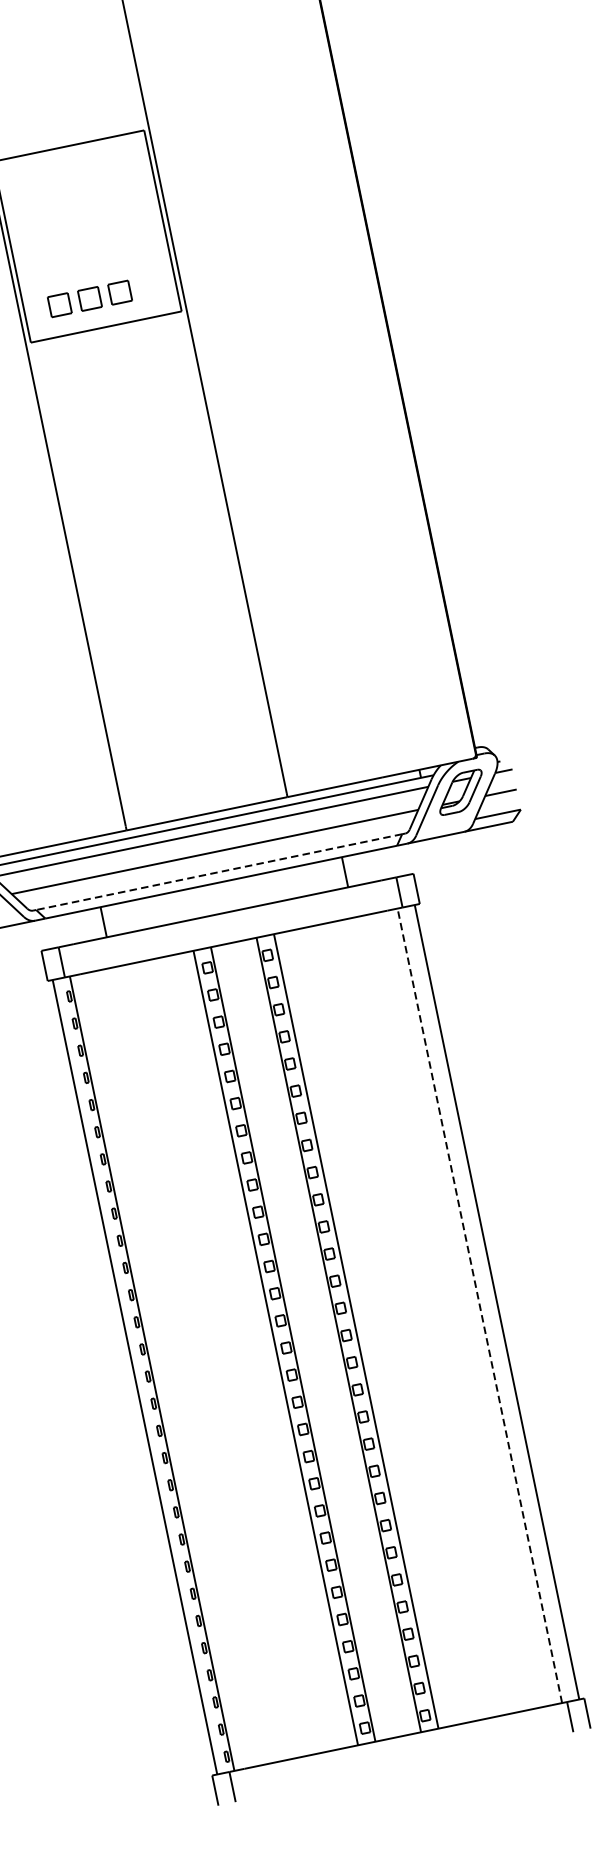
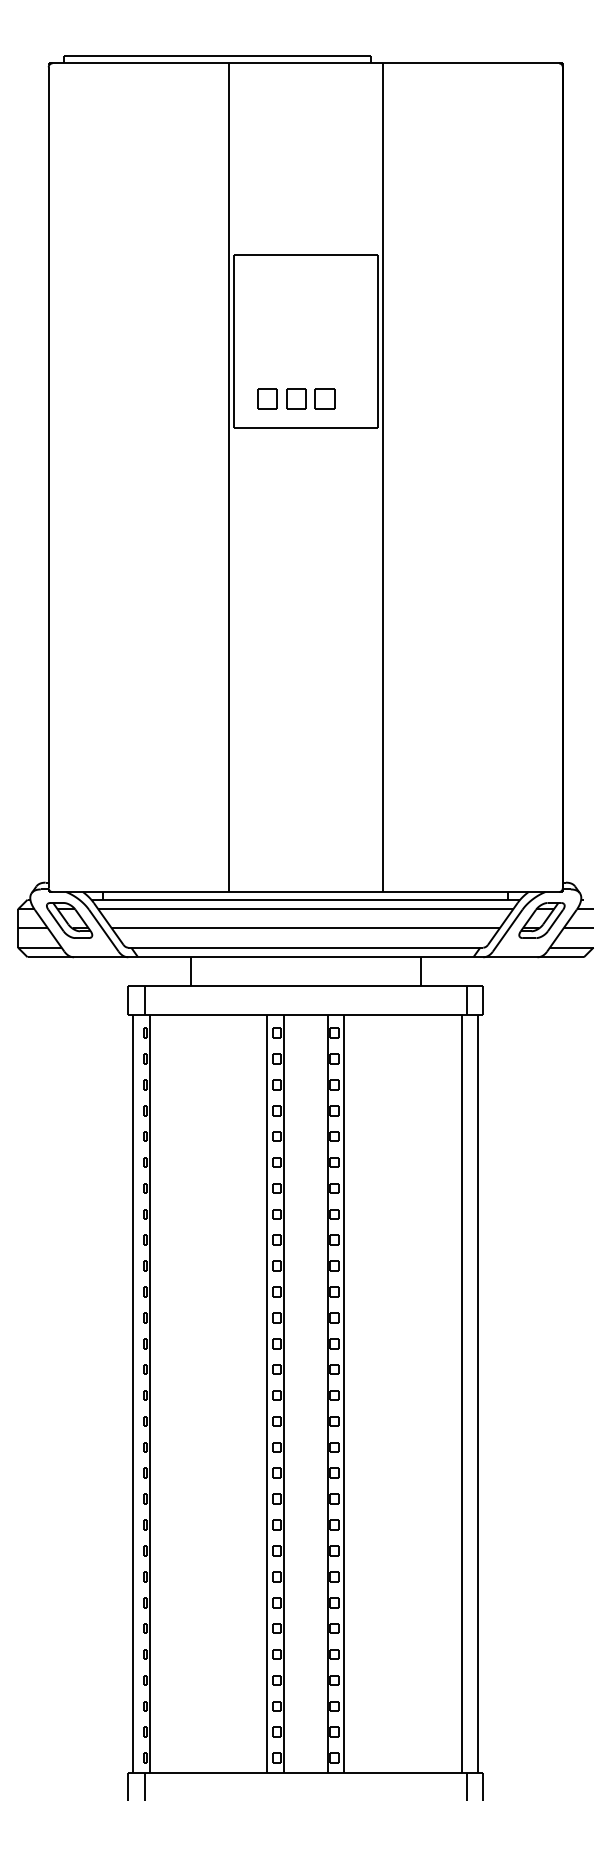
line: (218, 871) -> (305, 947), dashed -> solid
line: (480, 1305) -> (462, 1393), dashed -> solid

